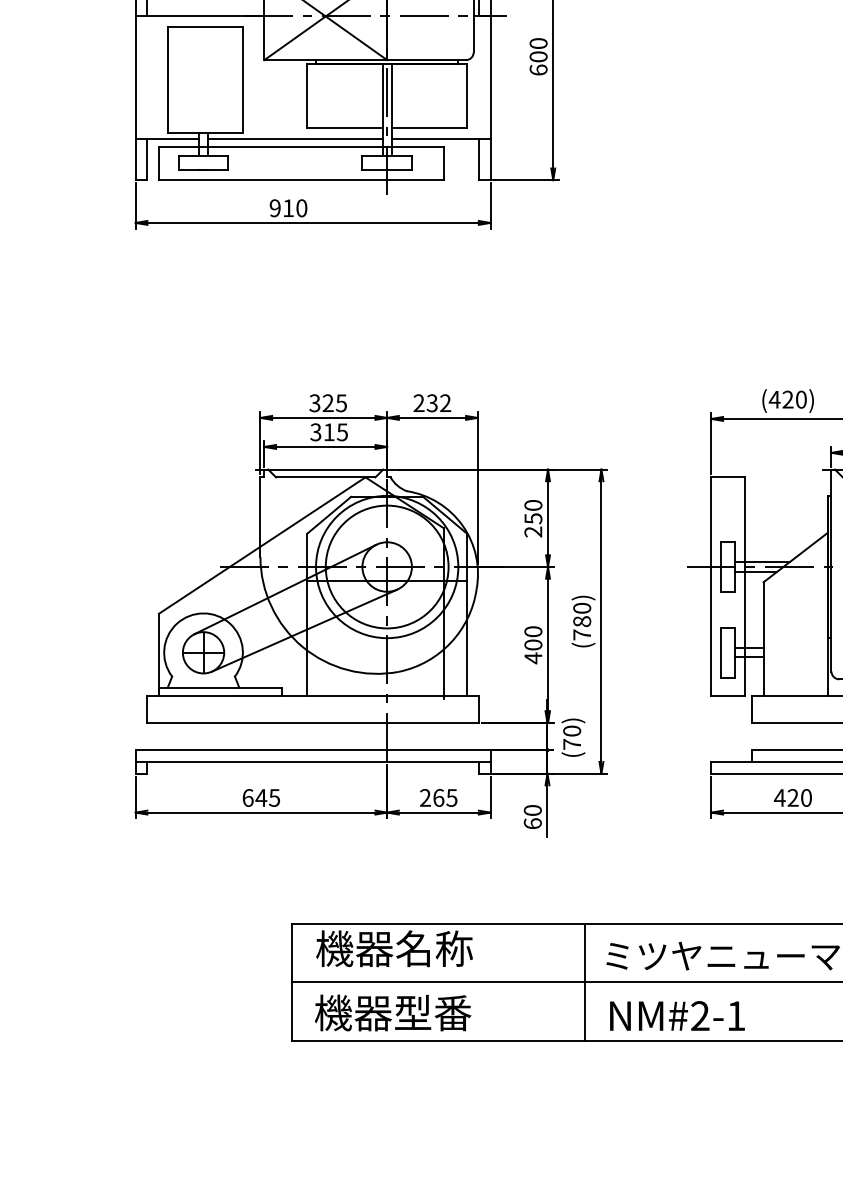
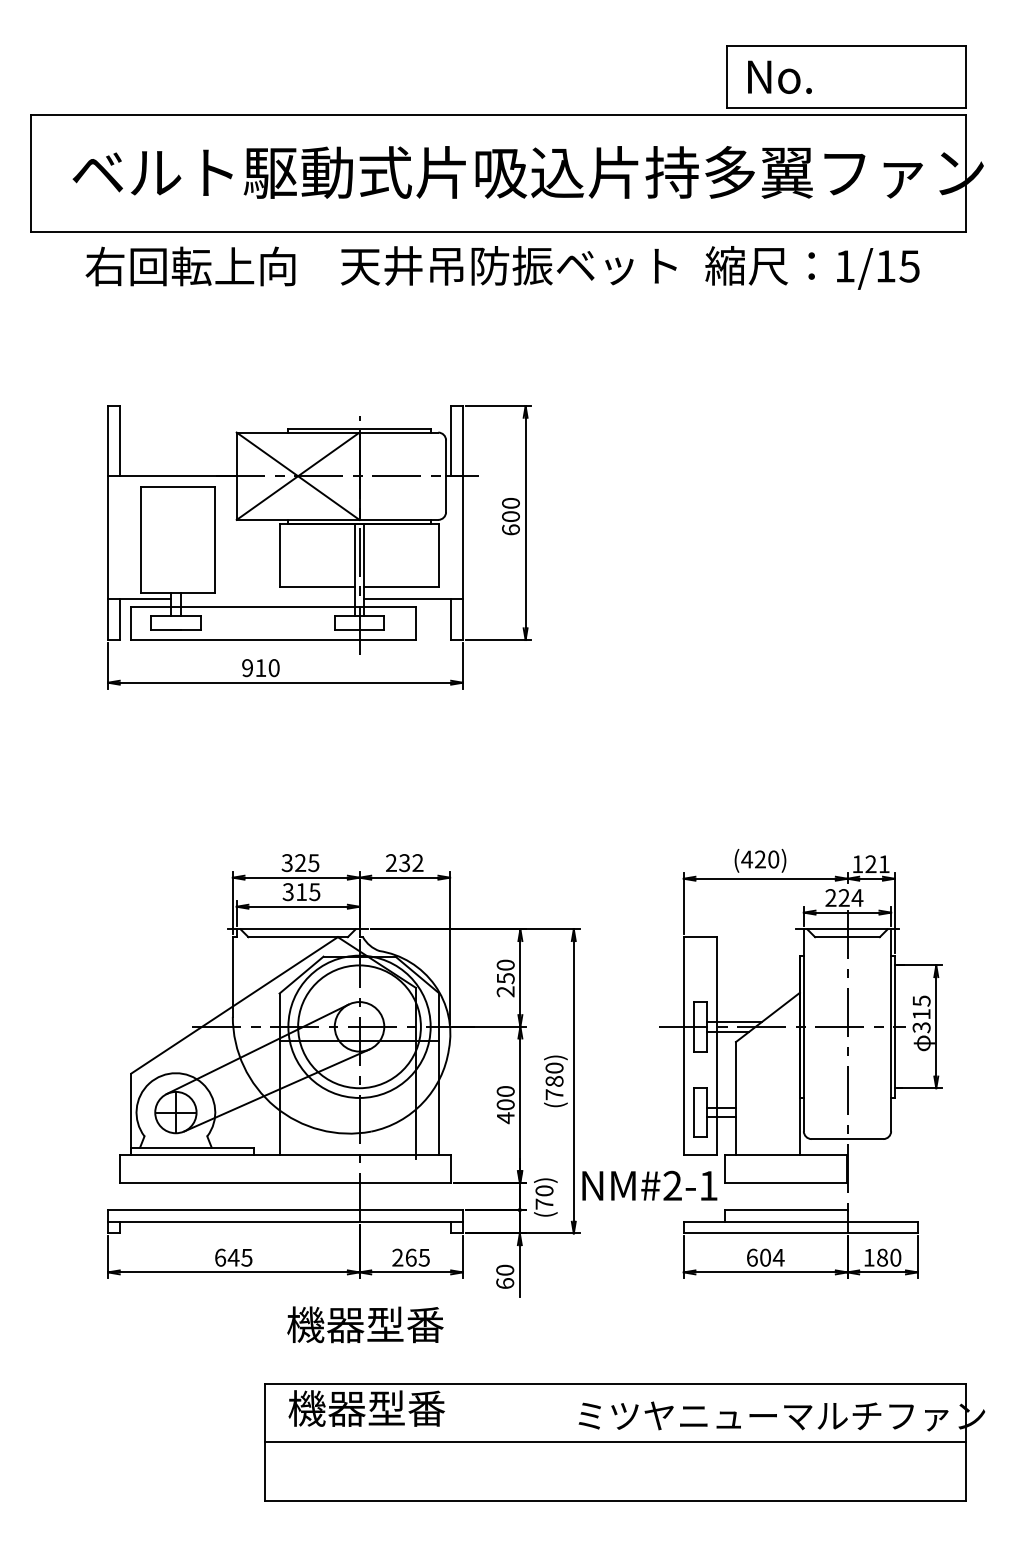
line: (295, 139) -> (267, 599), removed
text: (793, 797) -> (765, 1257), 420 -> 604
text: (434, 948) -> (406, 1408), 機器名称 -> 機器型番
line: (584, 981) -> (556, 1441), removed
text: (393, 1012) -> (365, 1324), moved
text: (677, 1015) -> (649, 1185), moved

